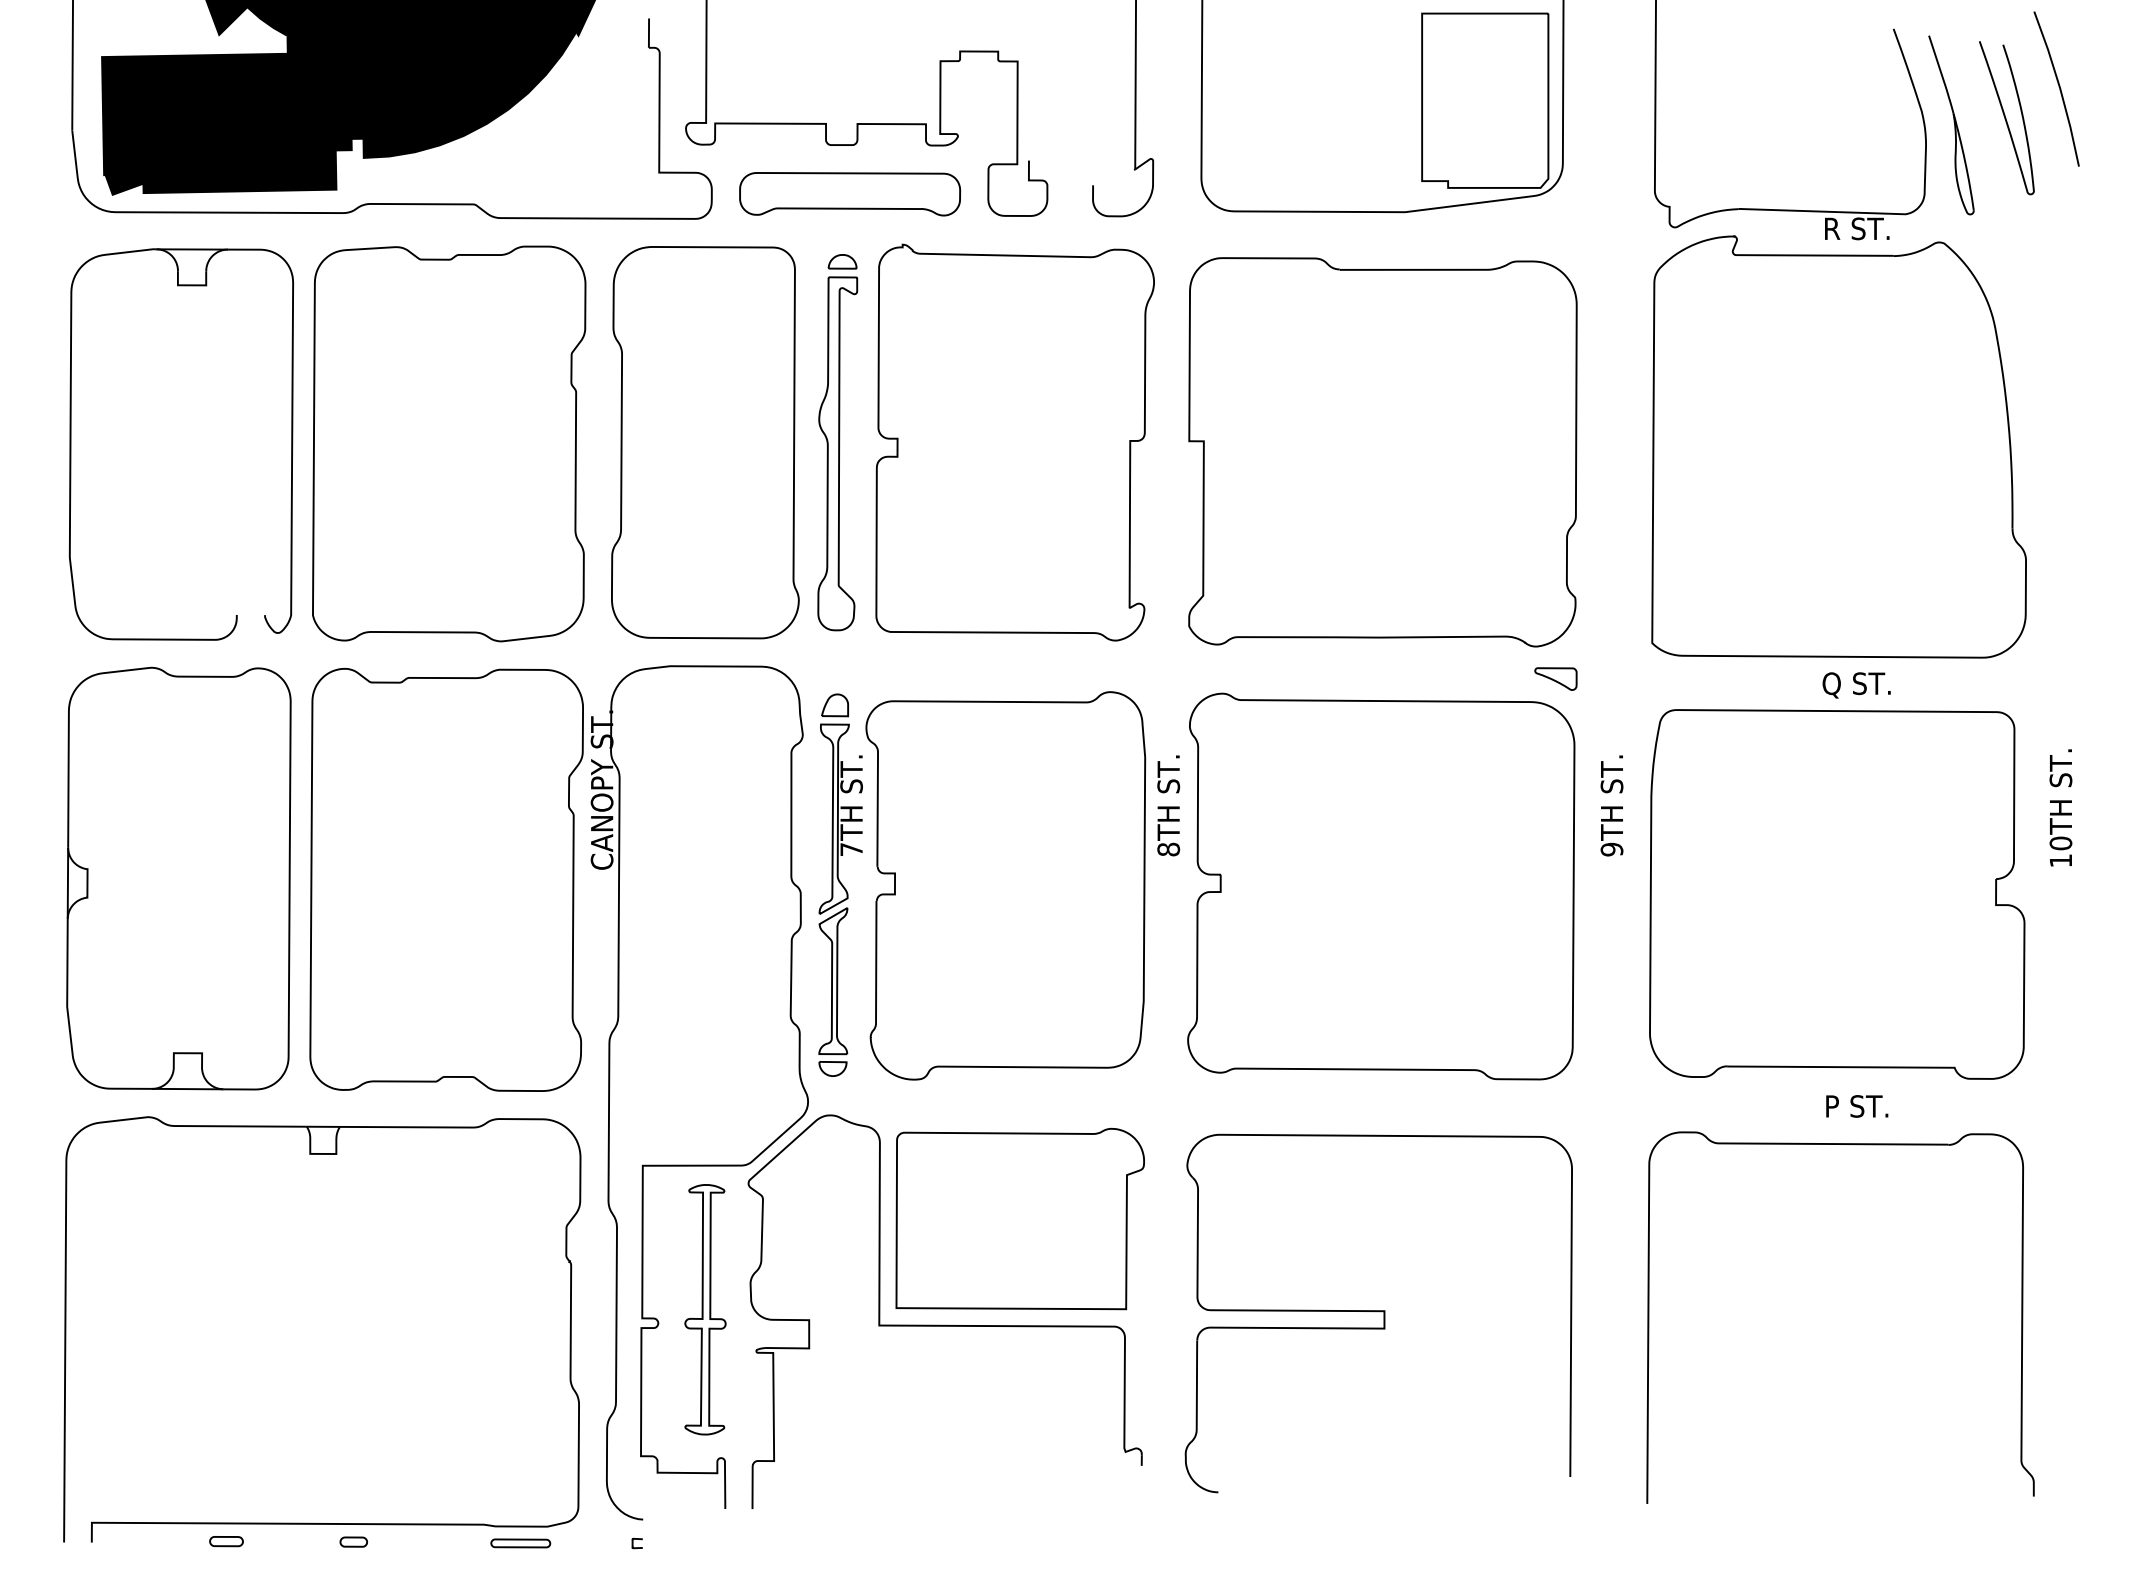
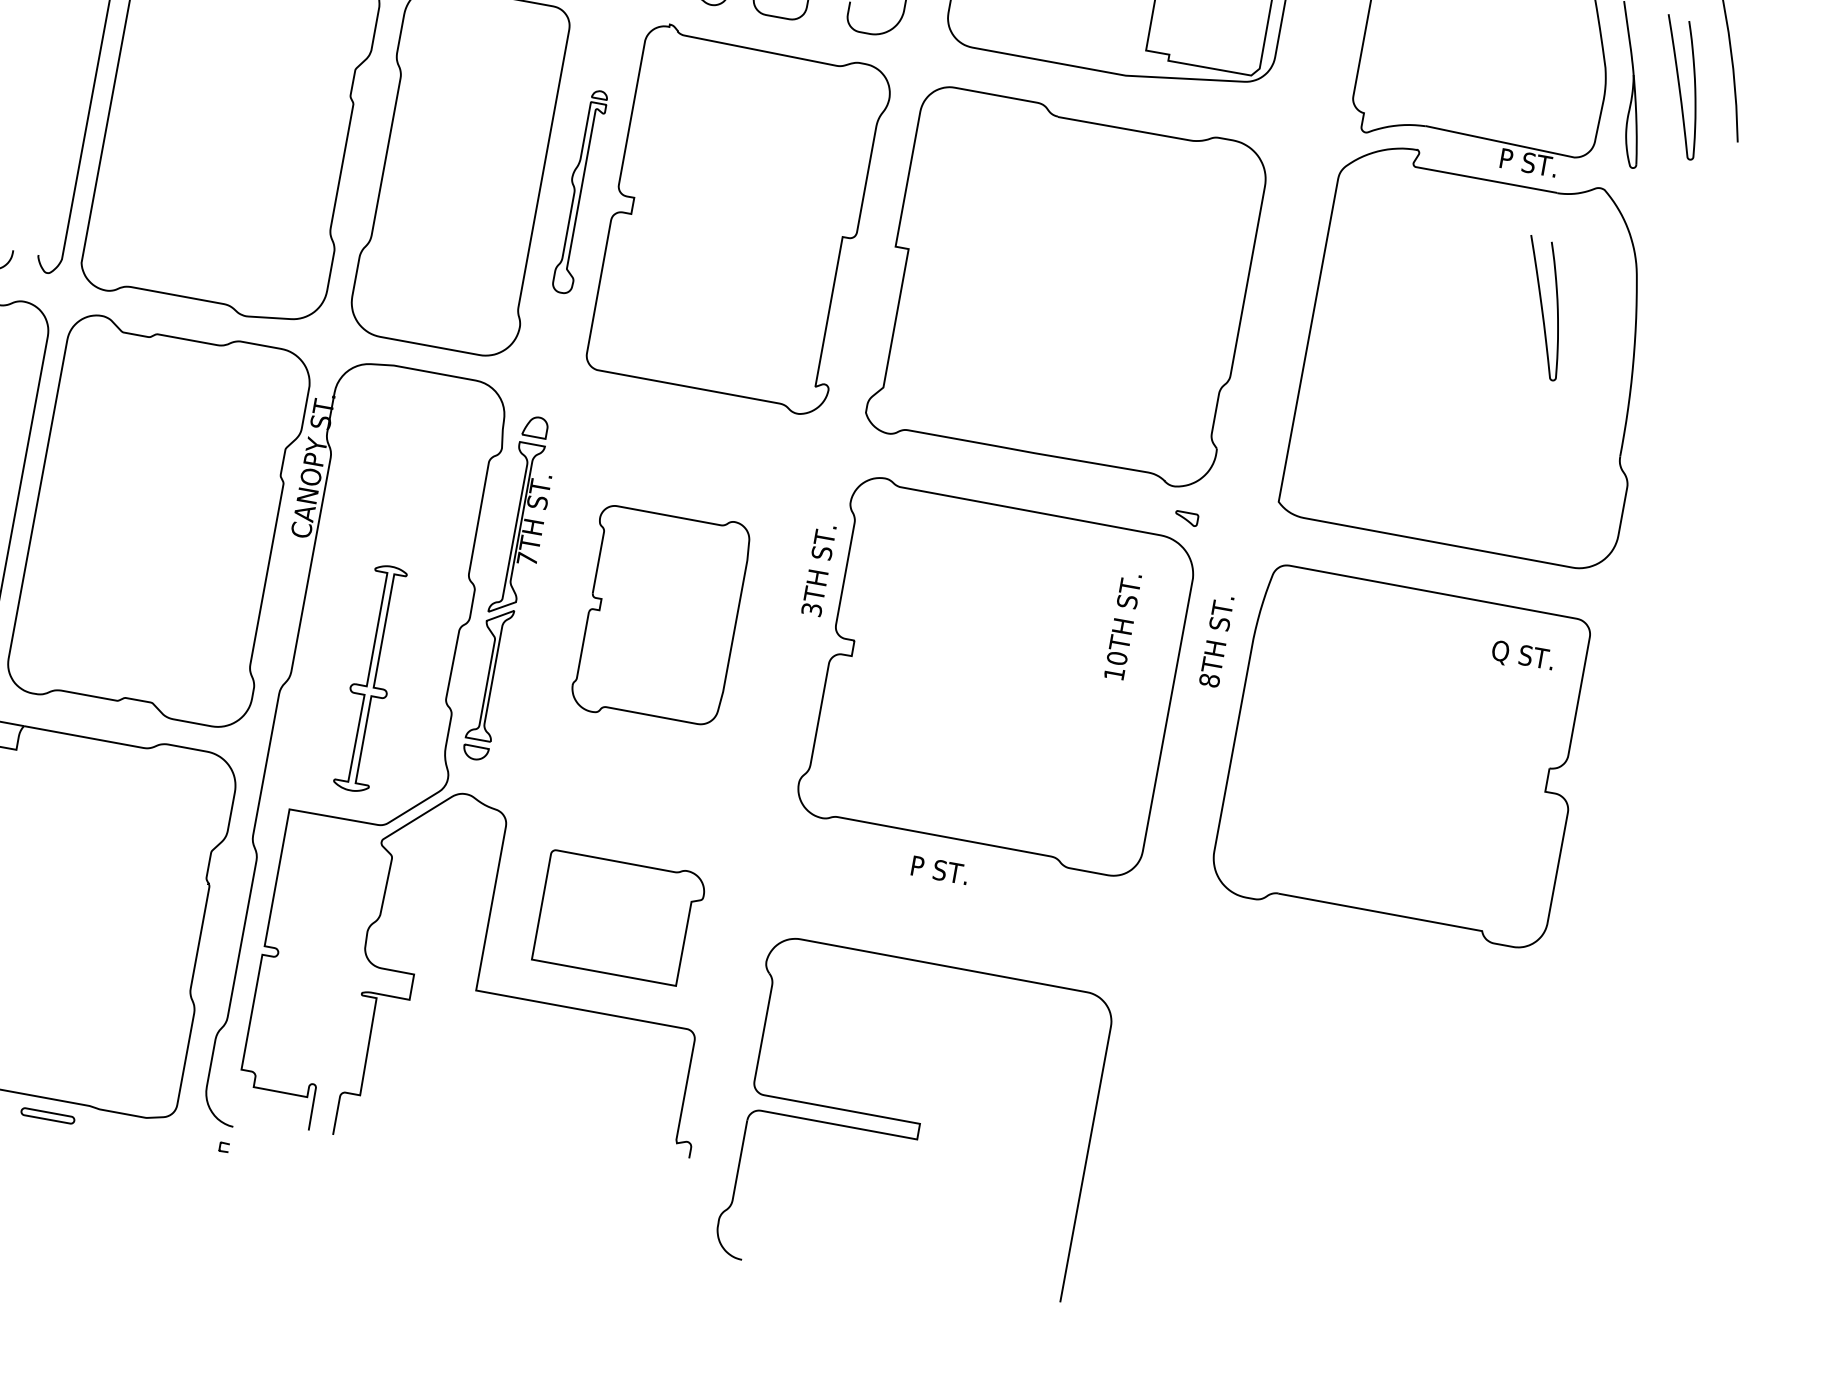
text: (1857, 228) -> (1529, 162), R ST. -> P ST.
curve: (1900, 383) -> (1542, 308), added
part: (837, 442) -> (579, 191), size x0.6
part: (1555, 678) -> (1186, 518), size x0.6
text: (1856, 685) -> (1522, 656), moved
text: (2060, 807) -> (1122, 626), moved
text: (1168, 849) -> (811, 609), 8TH -> 3TH
text: (1611, 849) -> (1209, 680), 9TH -> 8TH
part: (1005, 885) -> (659, 615), size x0.6
text: (1857, 1106) -> (940, 870), moved
part: (1856, 1145) -> (1381, 985), removed
part: (1019, 1218) -> (619, 916), size x0.7
part: (705, 1309) -> (370, 678), moved
part: (1378, 1313) -> (914, 1124), moved
part: (520, 1543) -> (47, 1115), moved

